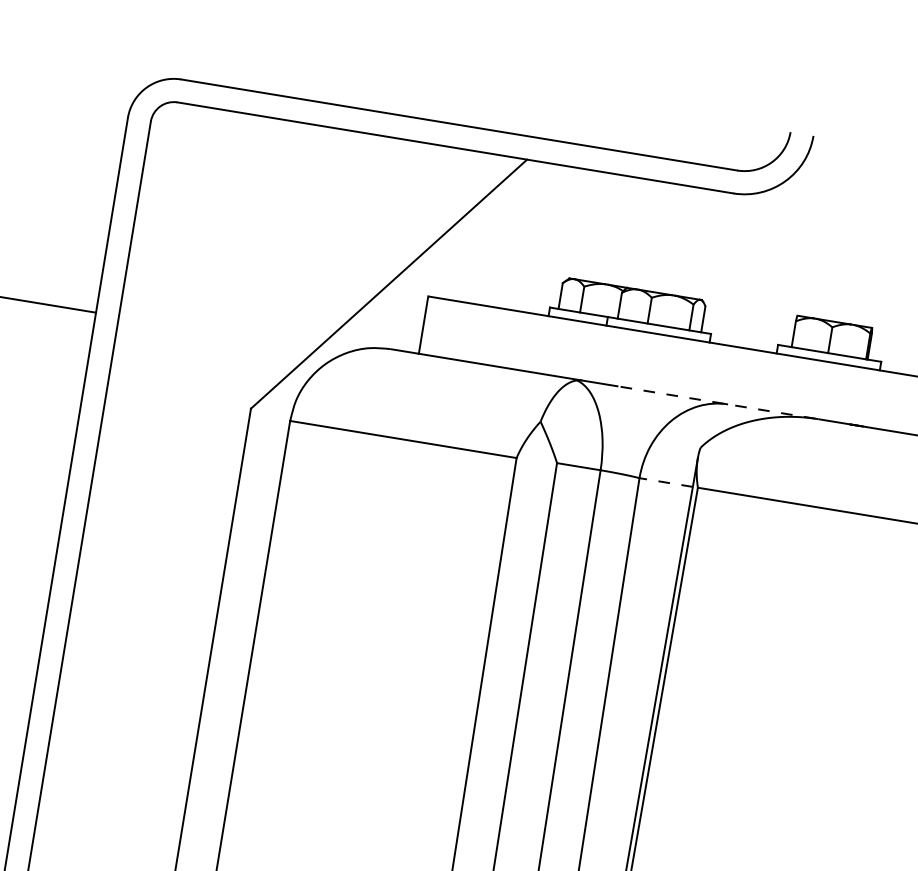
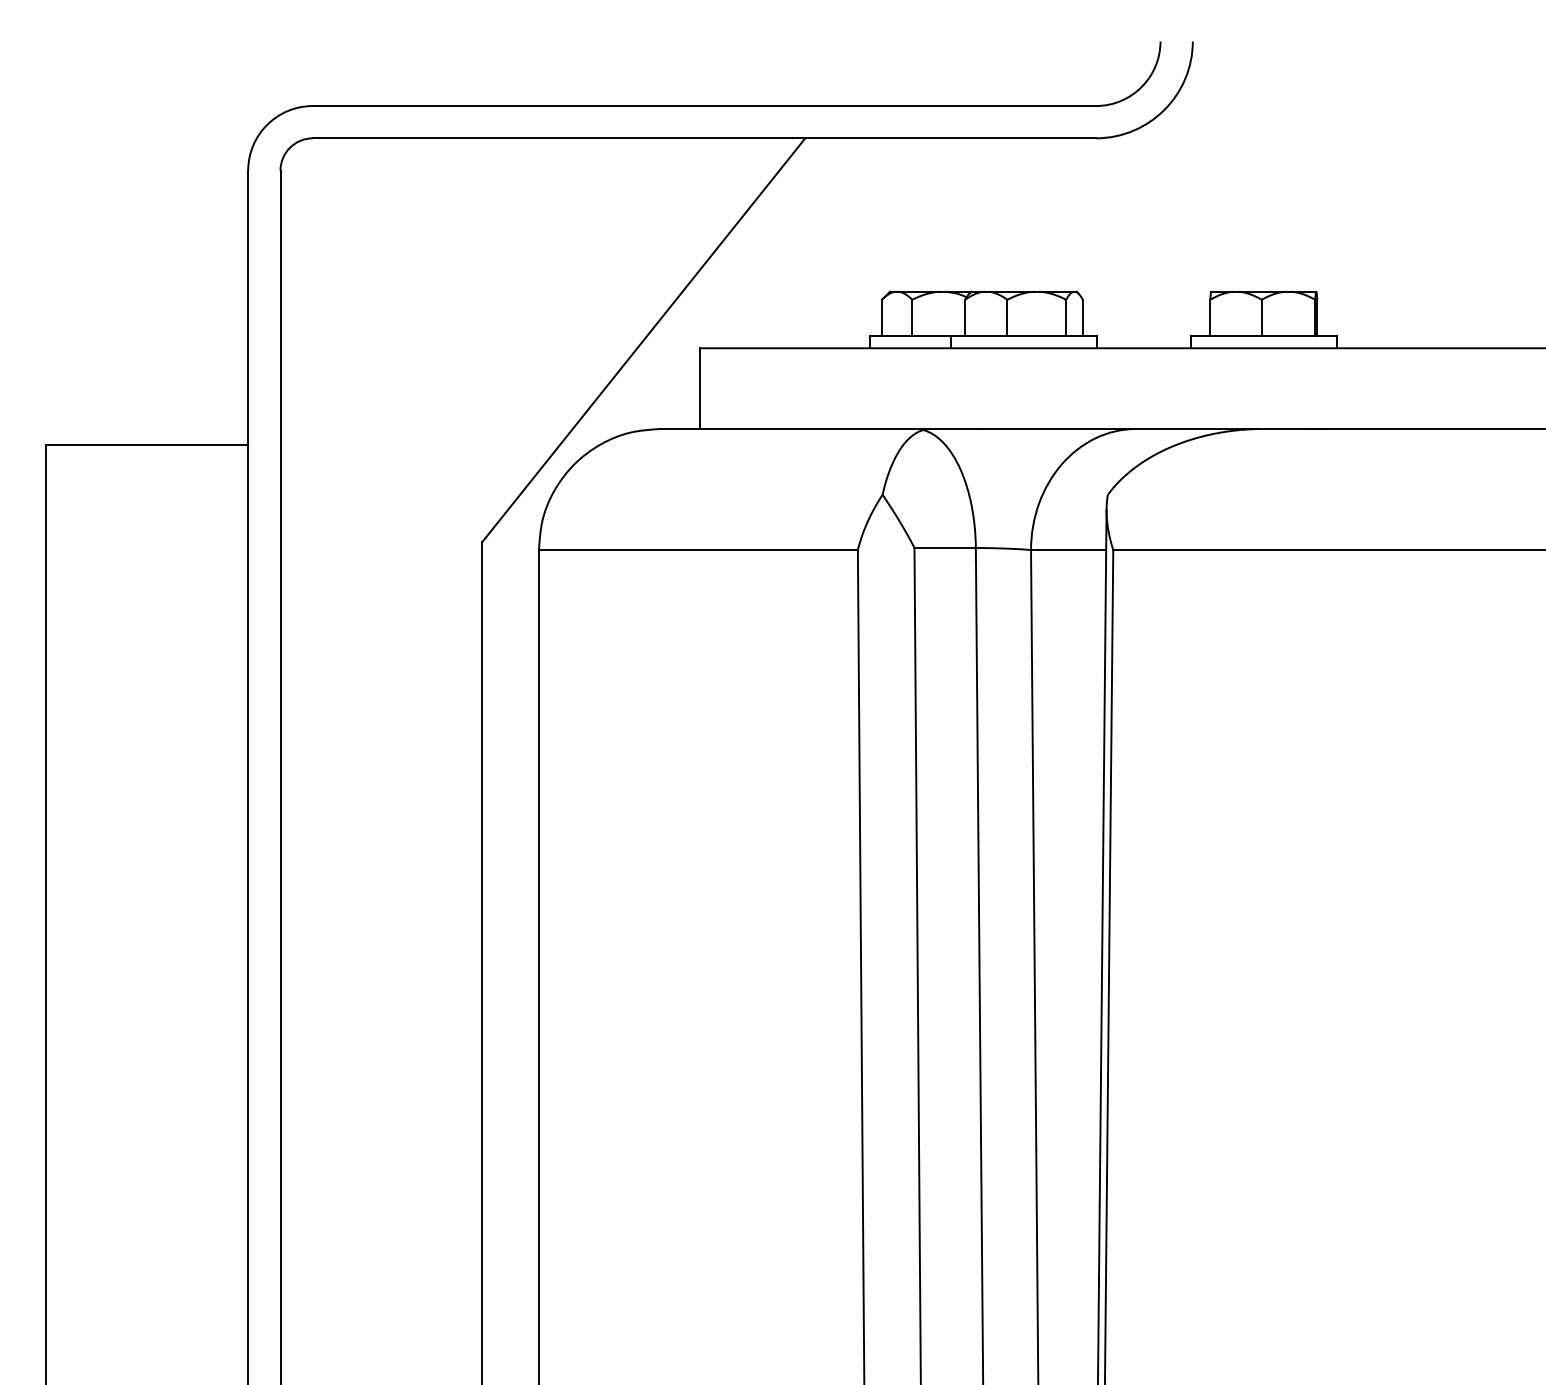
line: (717, 402) -> (1120, 428), dashed -> solid
line: (666, 482) -> (1068, 550), dashed -> solid

